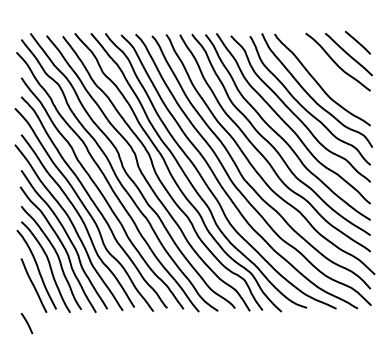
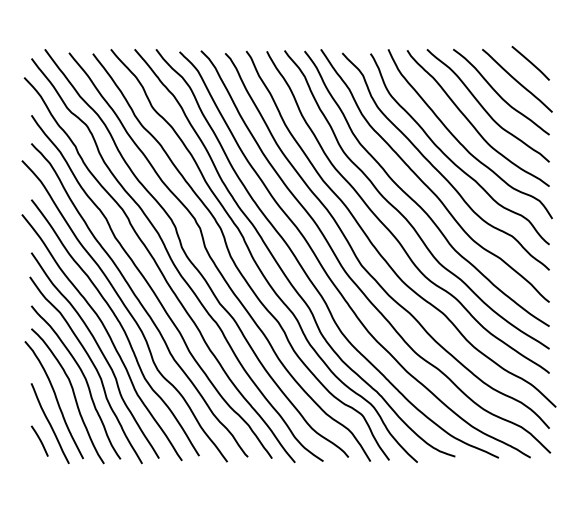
curve: (326, 72) -> (484, 107), added
line: (26, 323) -> (39, 441), moved

